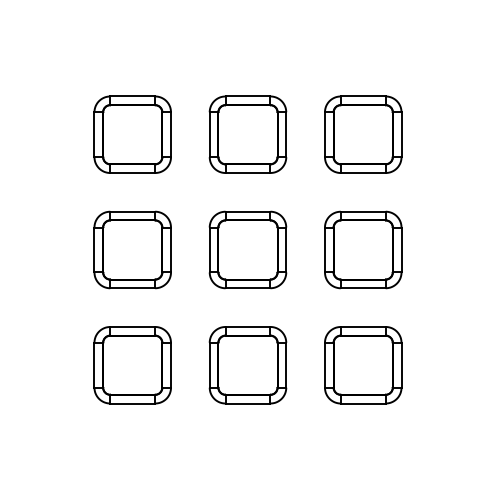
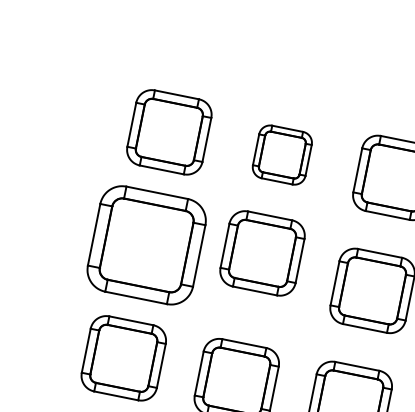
part: (247, 134) -> (281, 154), size x0.7
part: (132, 249) -> (146, 244), size x1.4
part: (247, 249) -> (262, 252), moved

